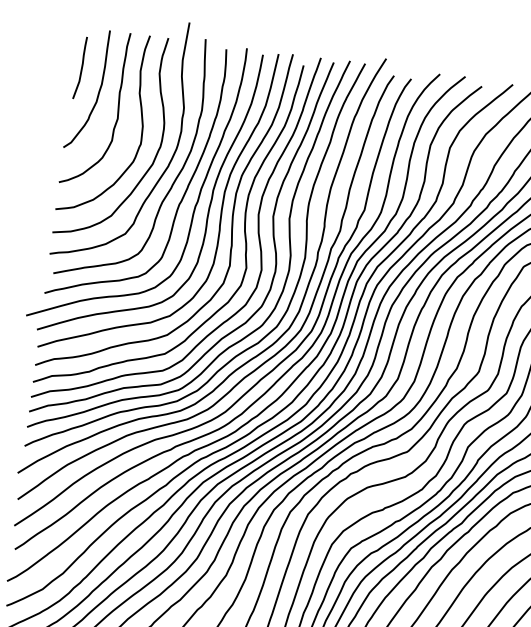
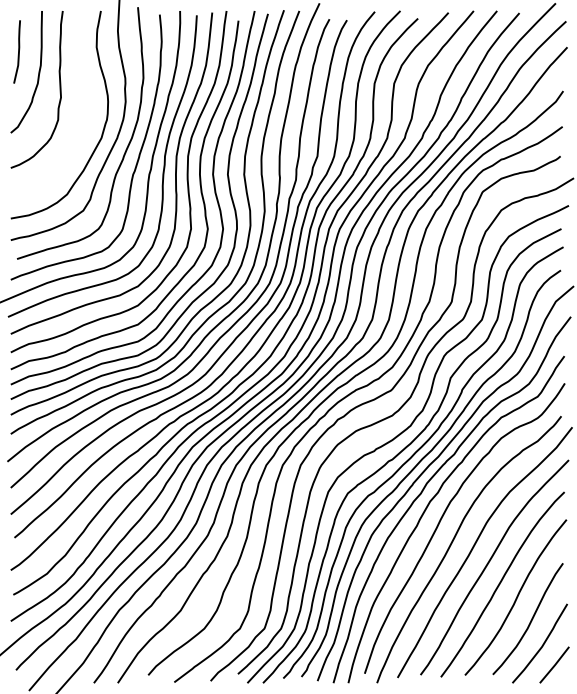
curve: (141, 120) -> (84, 96), removed

